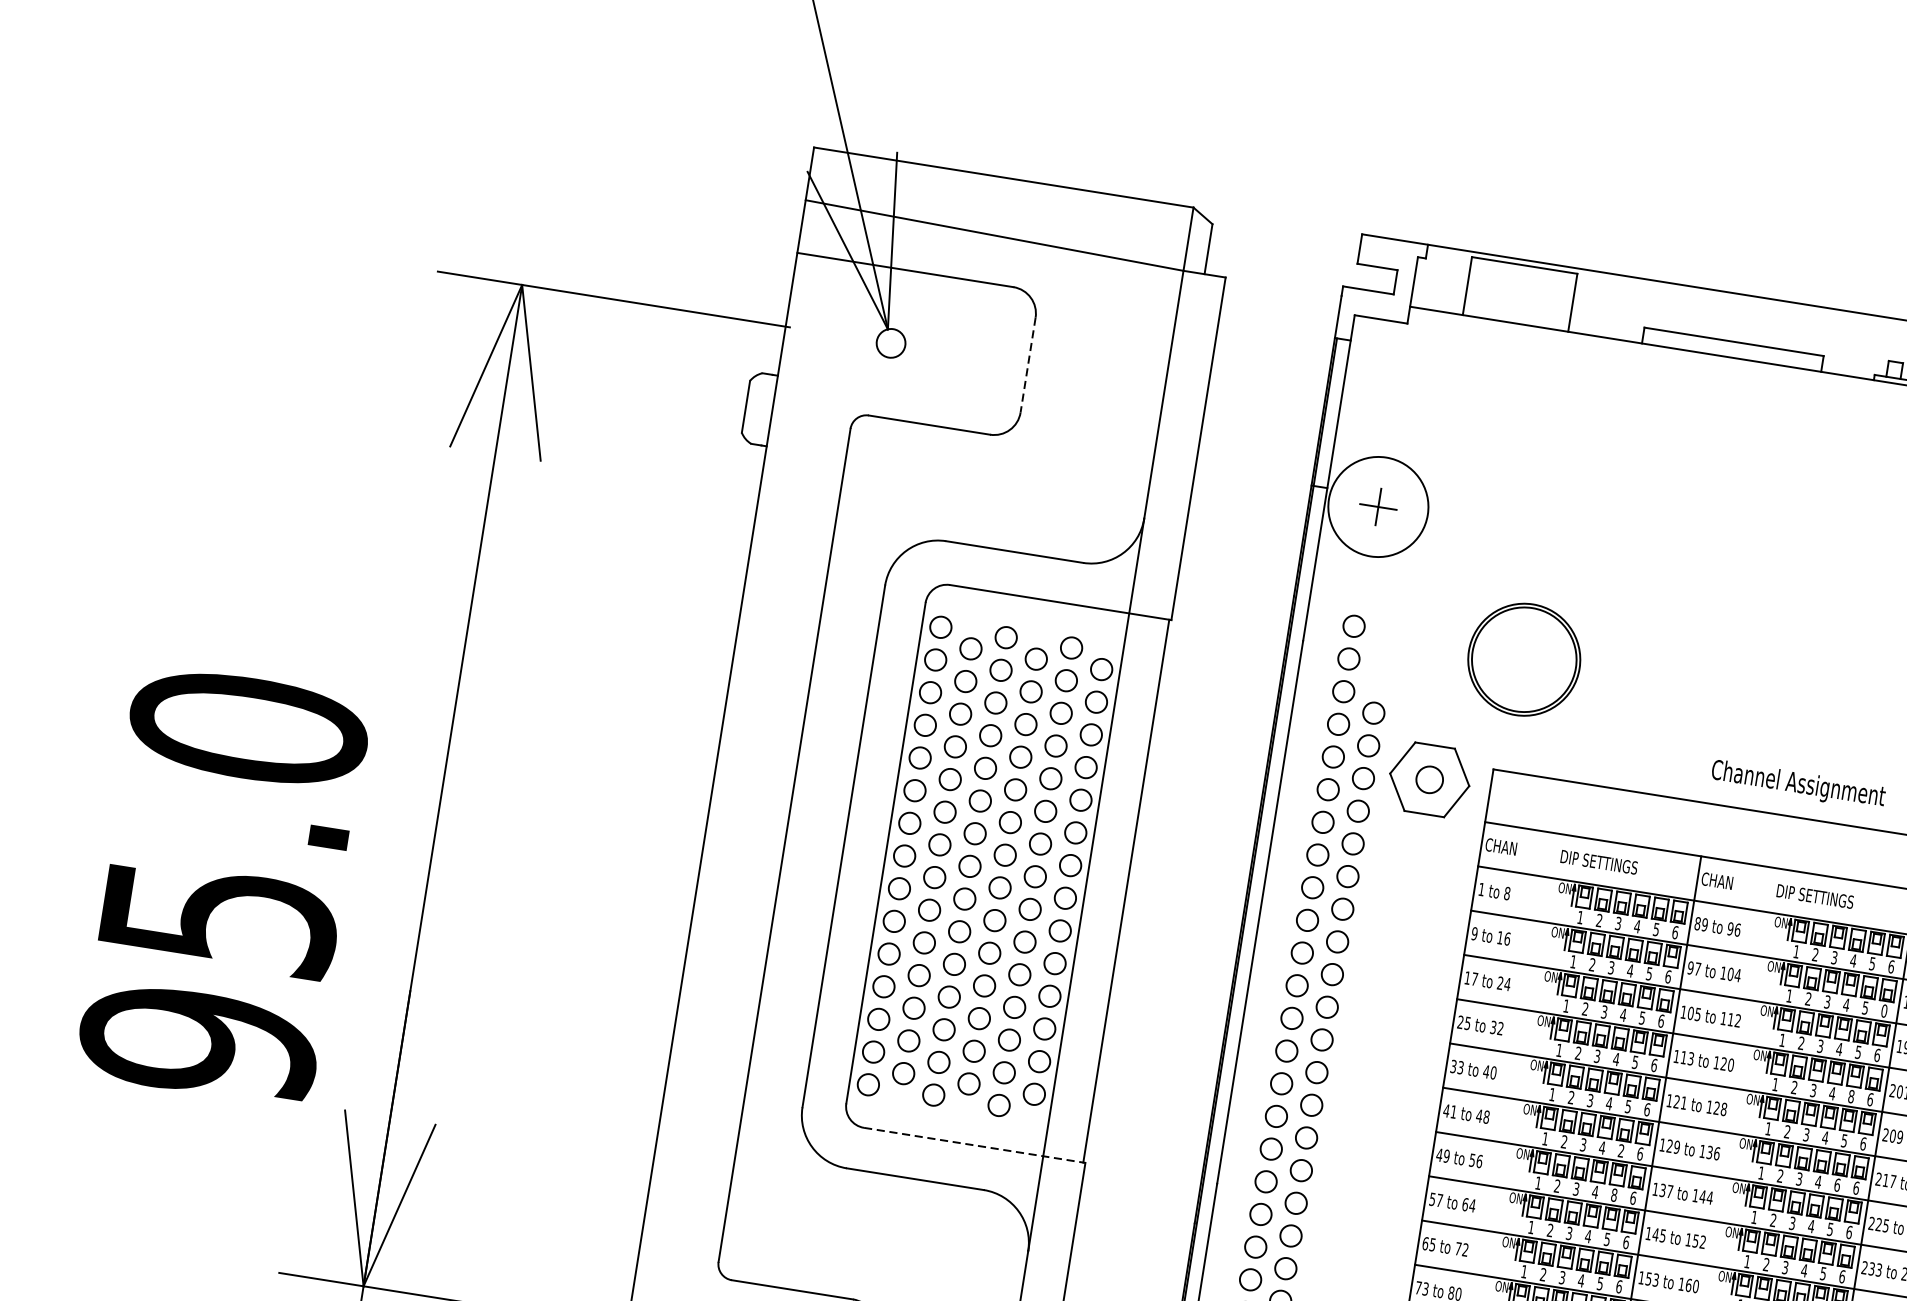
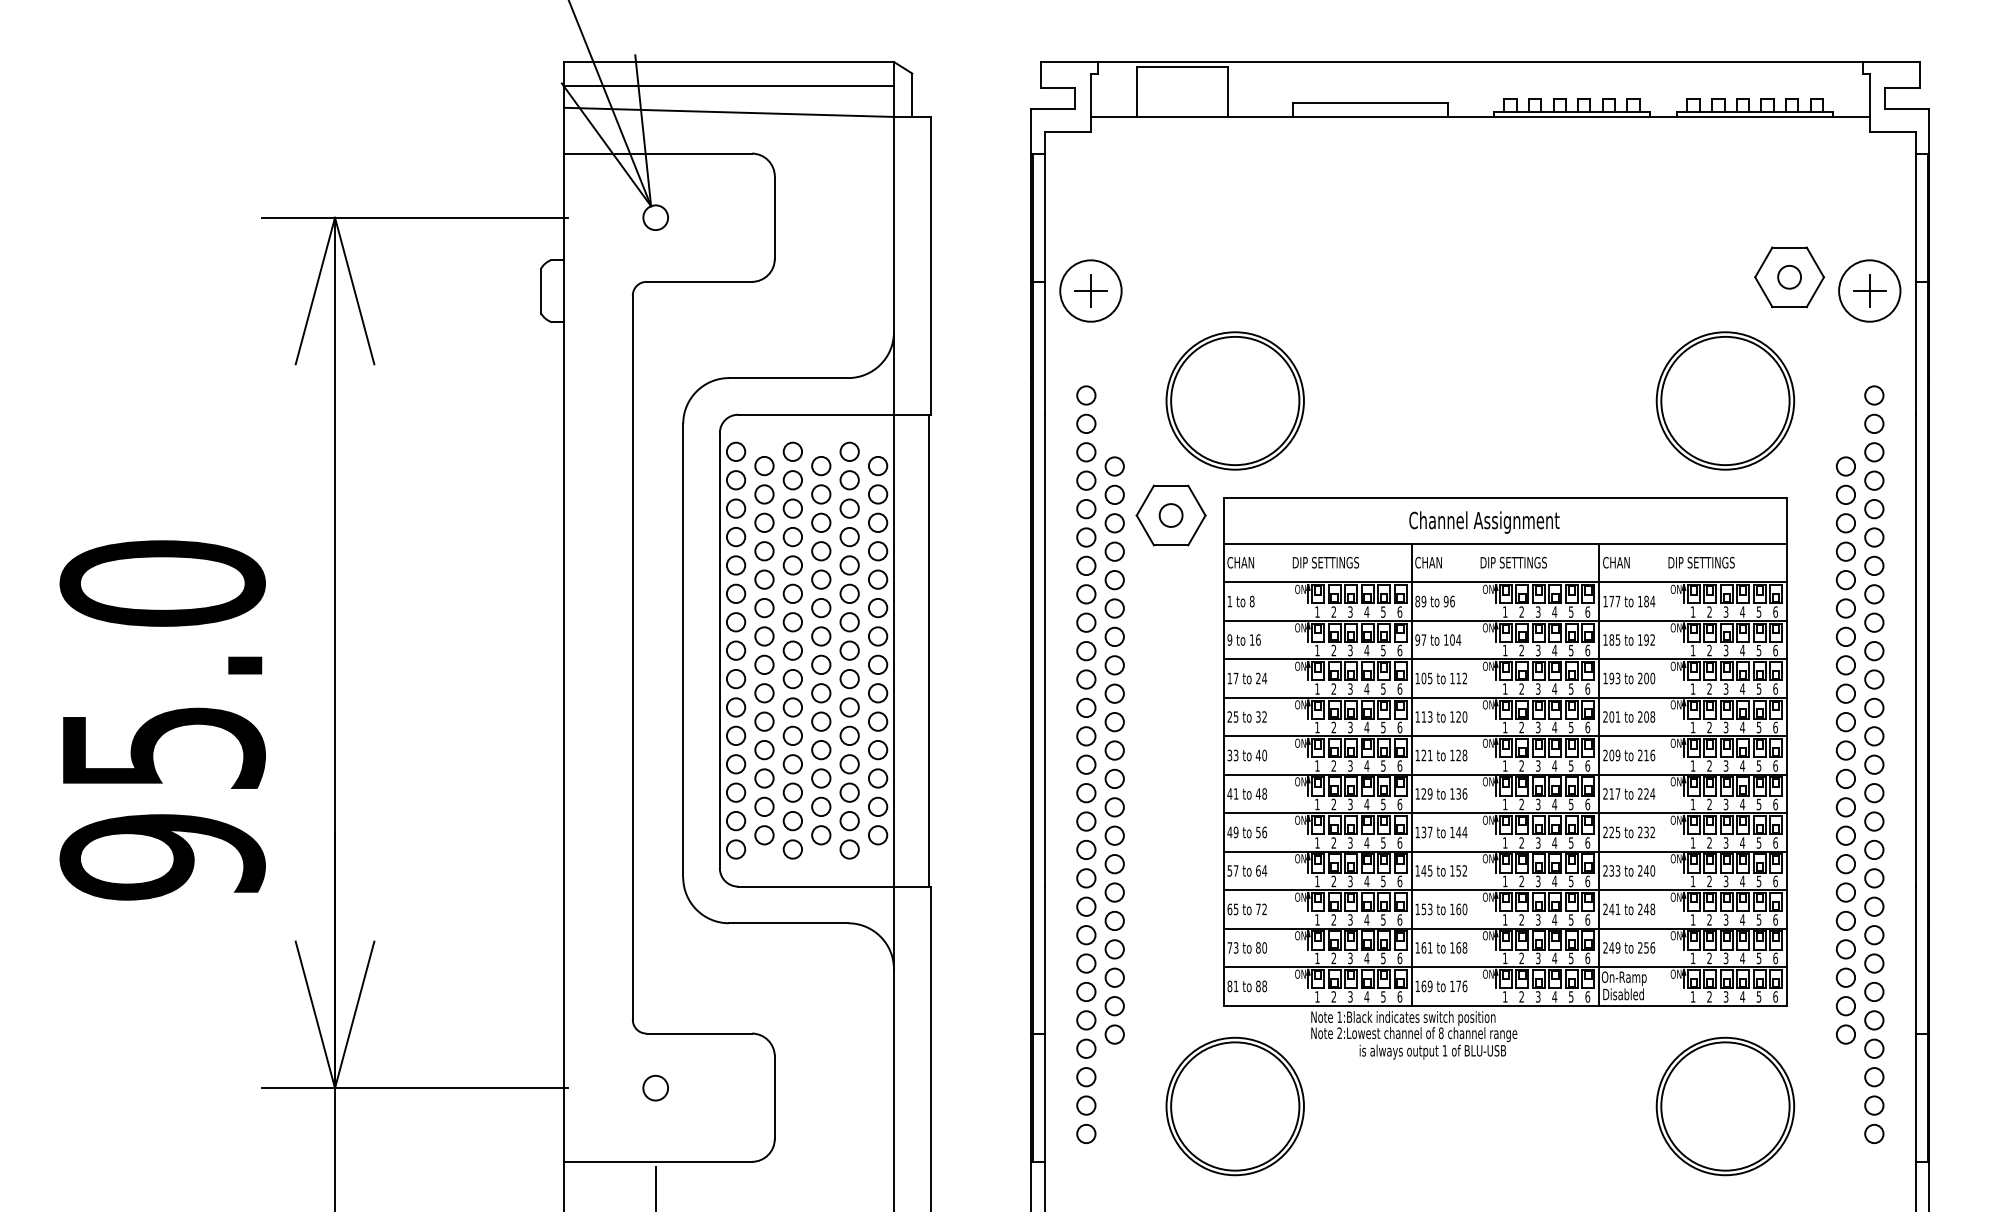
line: (998, 204) -> (728, 85), added
line: (1027, 365) -> (774, 218), dashed -> solid
circle: (1377, 506) -> (1090, 290), size x0.71
part: (1523, 659) -> (1234, 400), size x1.43
text: (1798, 785) -> (1484, 522), moved
text: (223, 885) -> (162, 720), moved
text: (1884, 1009) -> (1587, 649), 0 -> 6
text: (1850, 1096) -> (1570, 727), 8 -> 5
line: (974, 1145) -> (834, 886), dashed -> solid
text: (1621, 1150) -> (1383, 804), 2 -> 5
text: (1836, 1185) -> (1570, 804), 6 -> 5
text: (1614, 1194) -> (1383, 842), 8 -> 5

